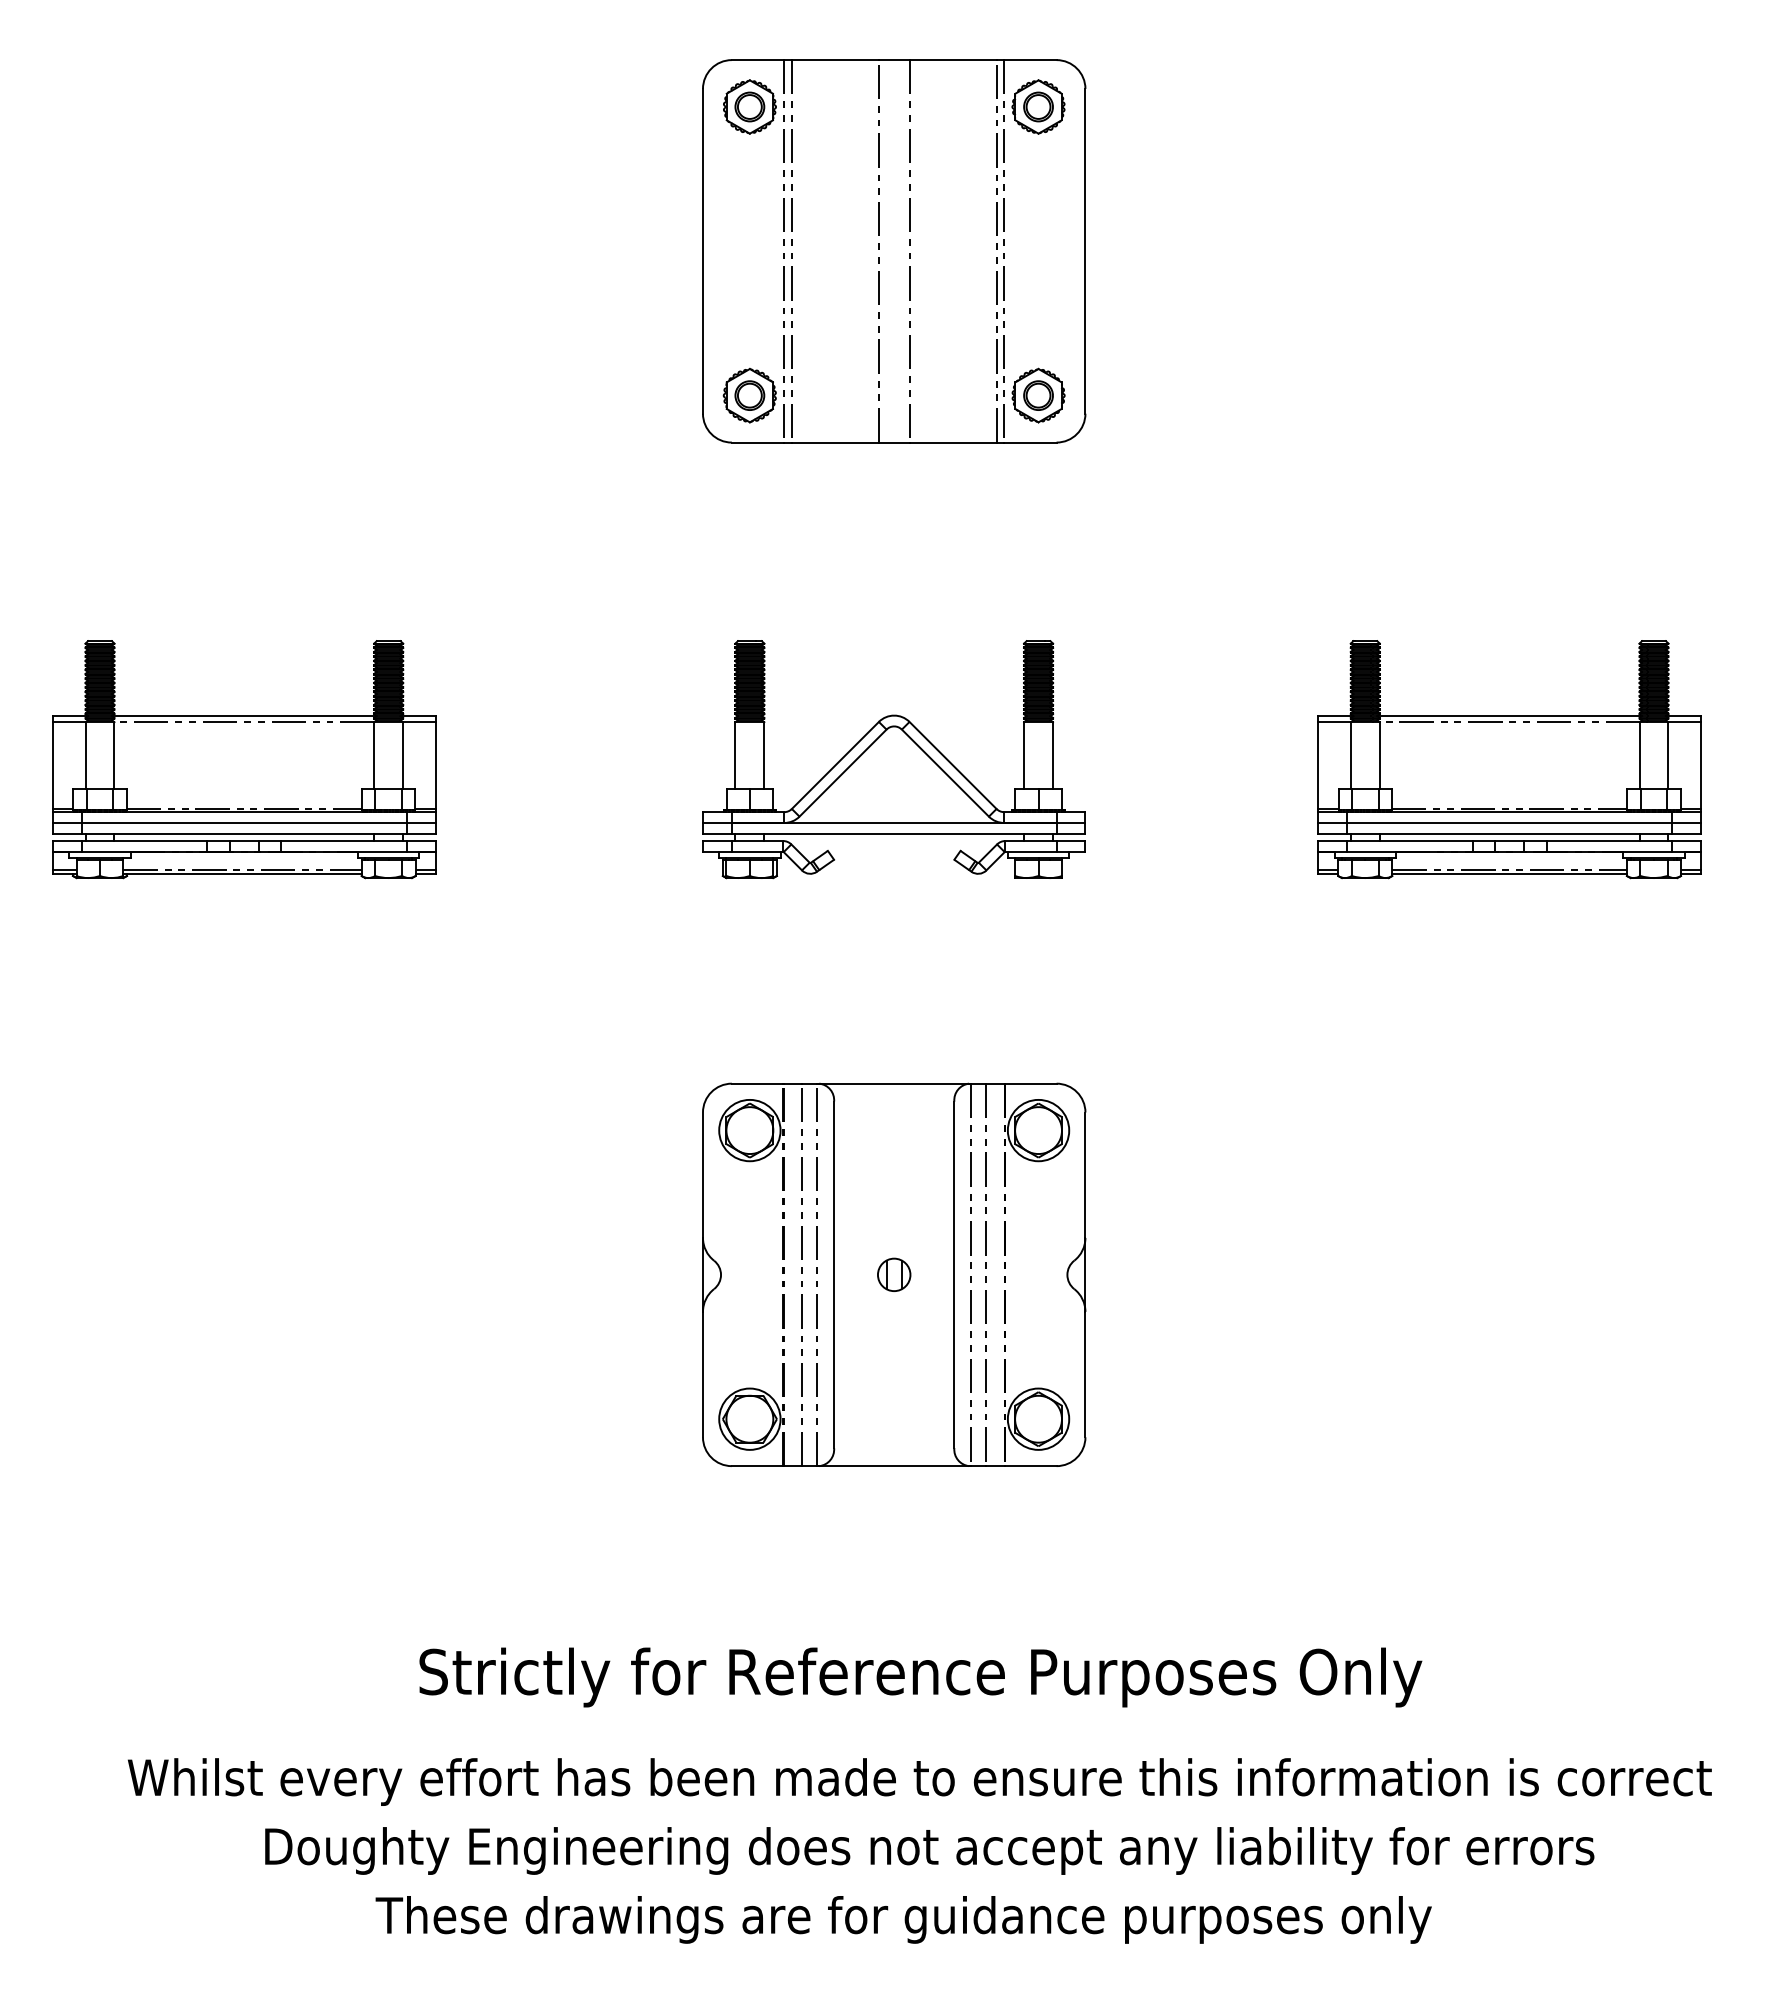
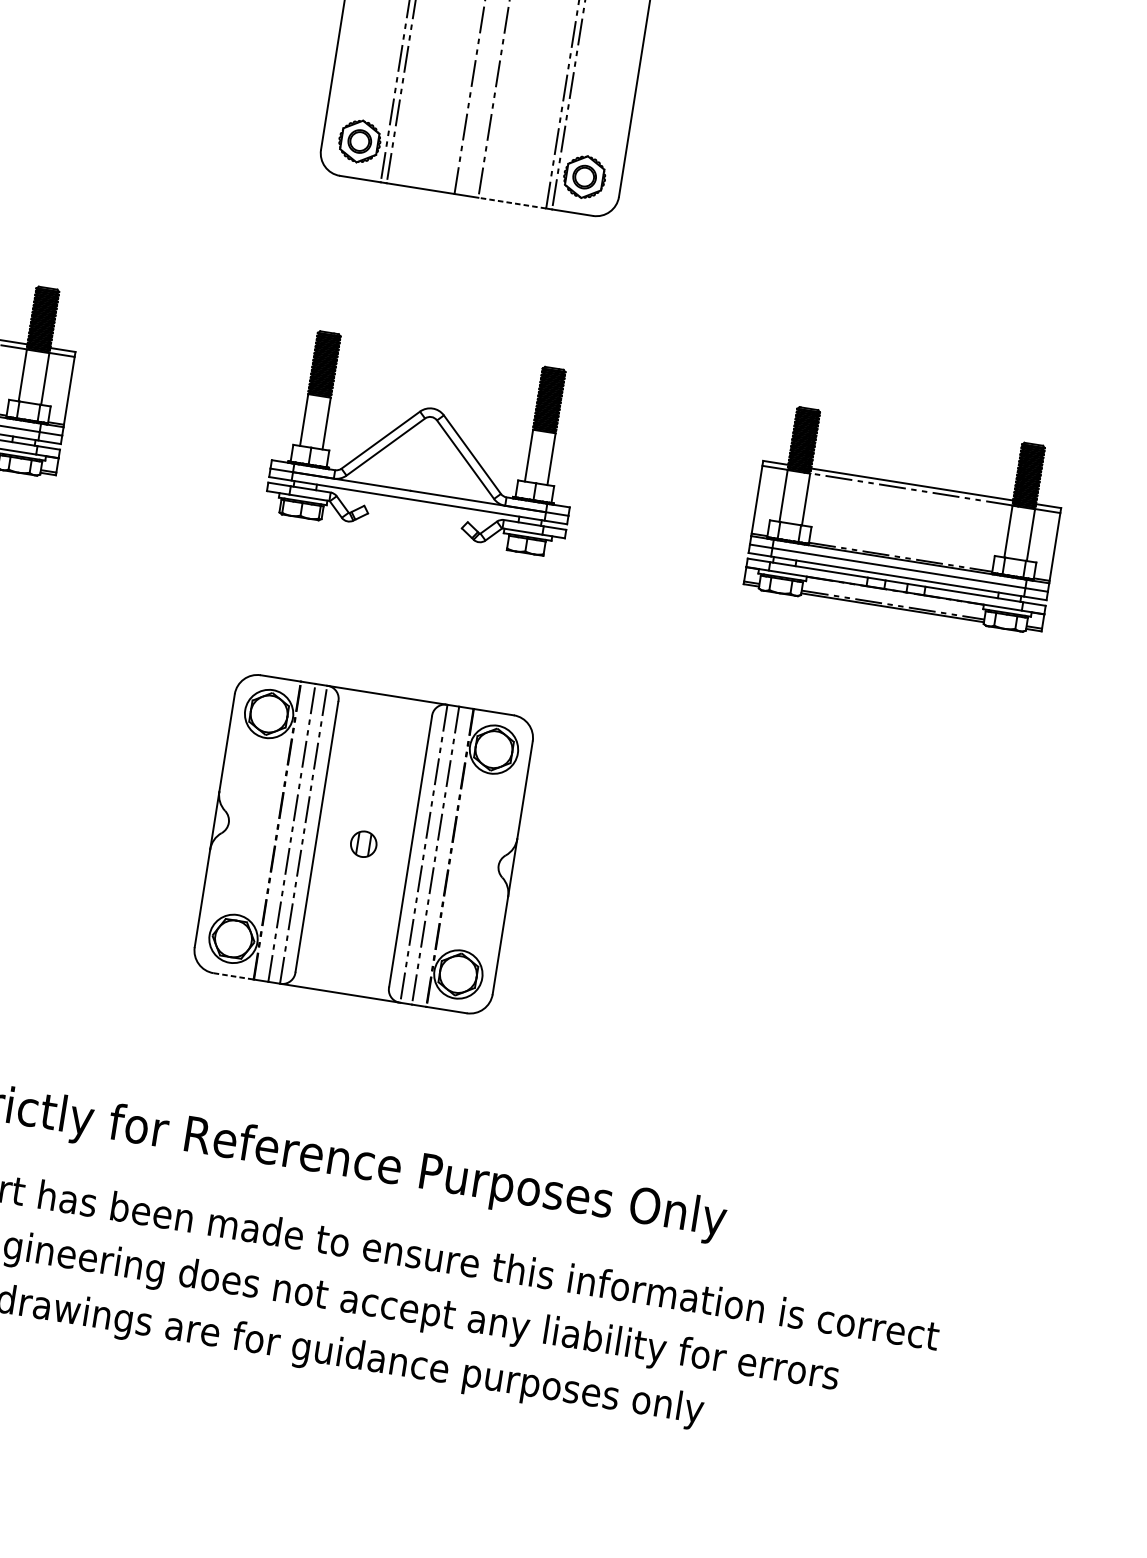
line: (953, 442) -> (512, 203), solid -> dashed
line: (757, 1466) -> (233, 976), solid -> dashed

